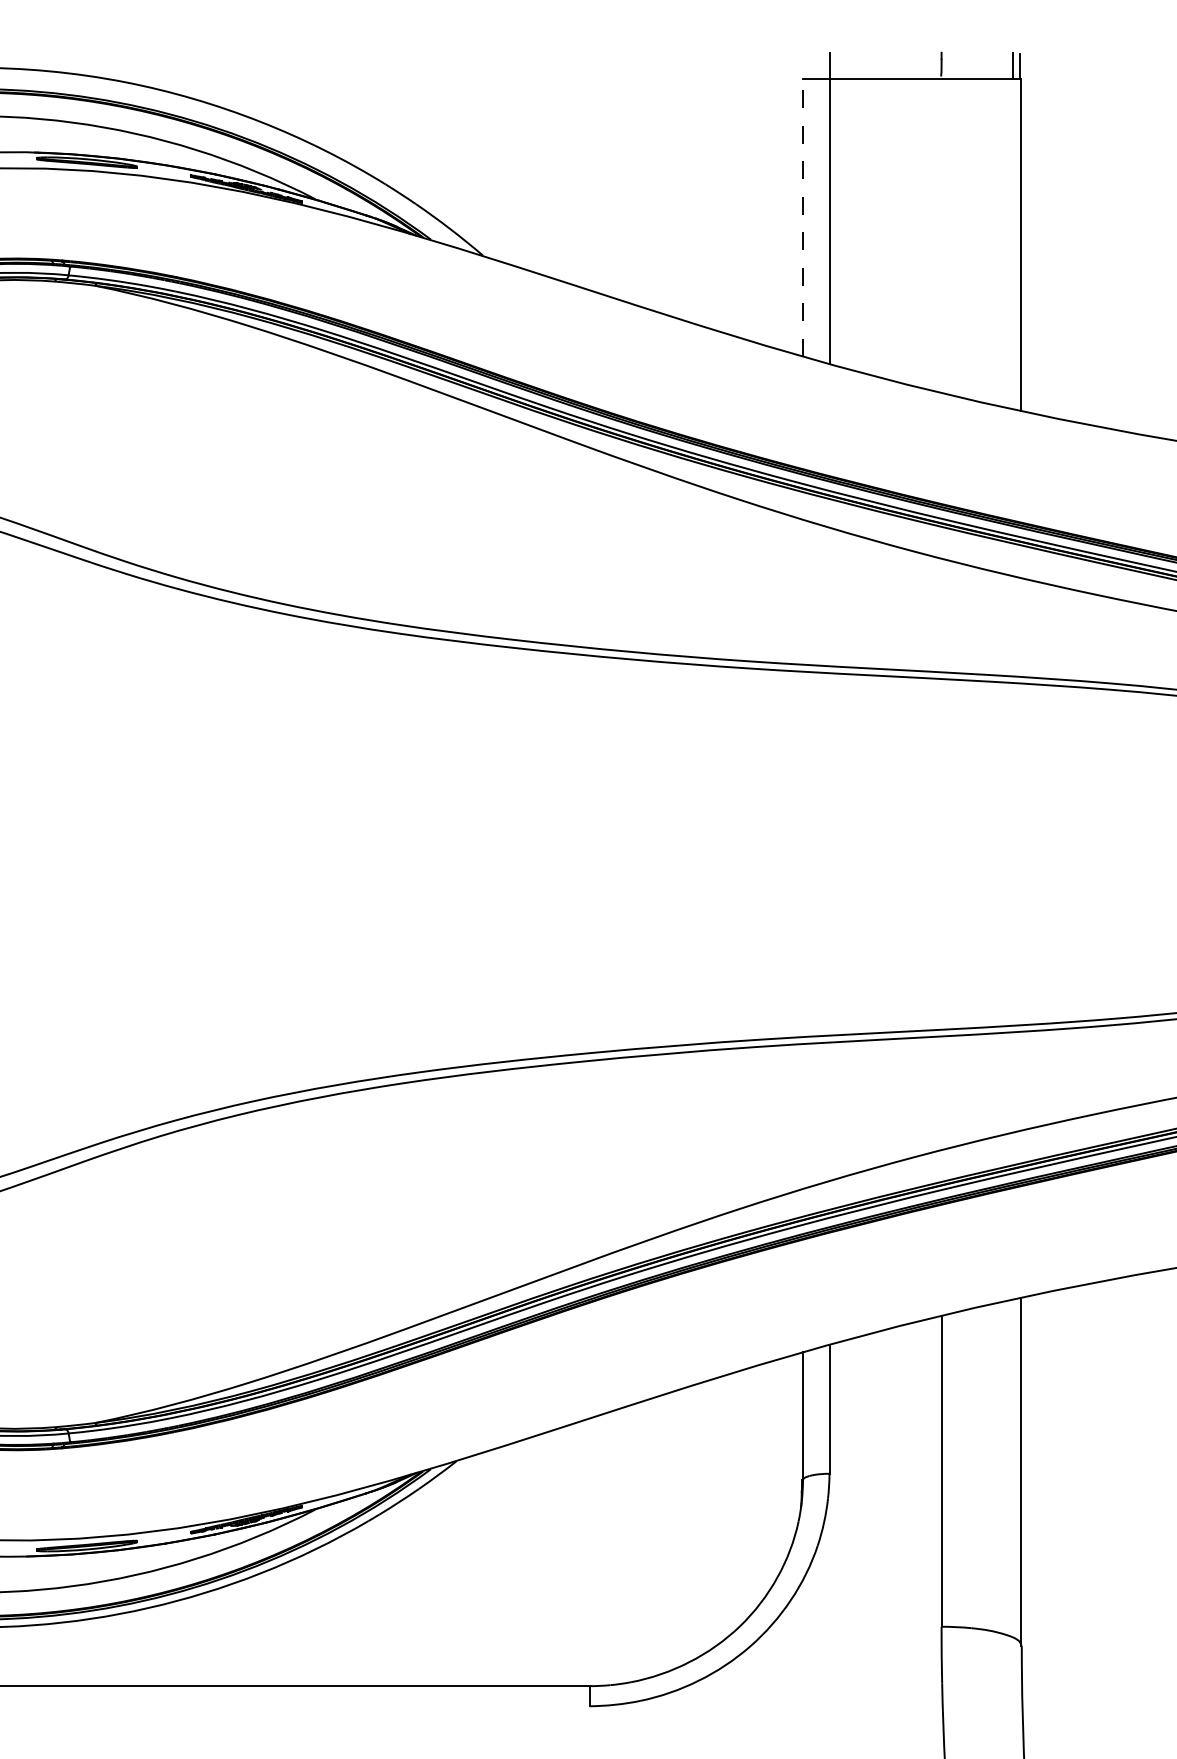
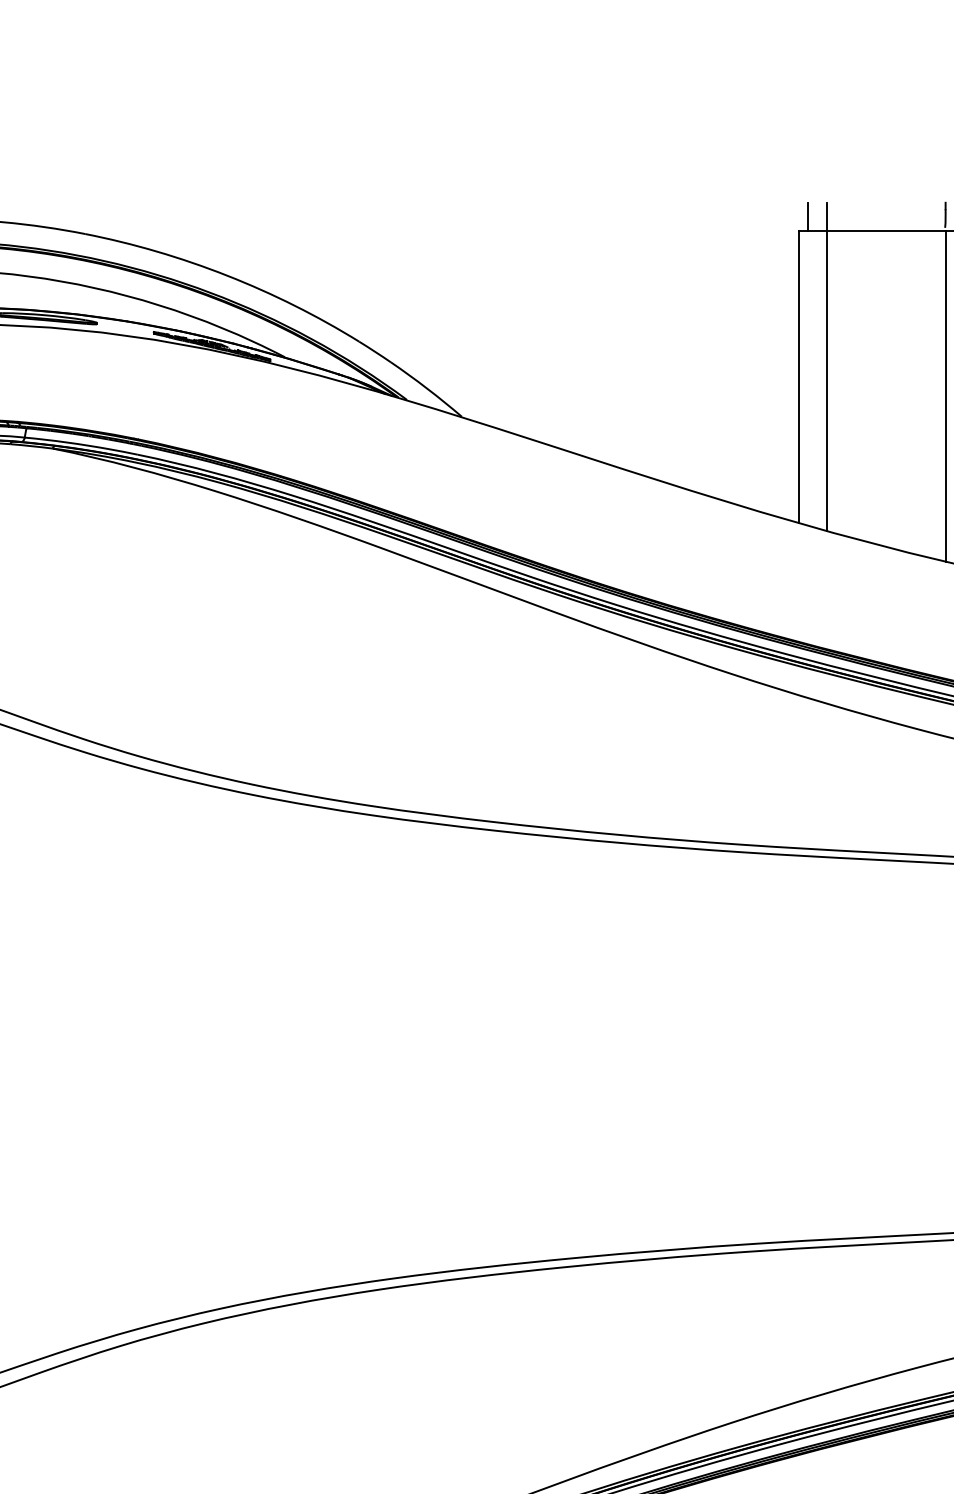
line: (810, 65) -> (807, 216), added
line: (802, 217) -> (798, 376), dashed -> solid
line: (941, 235) -> (945, 395), added

